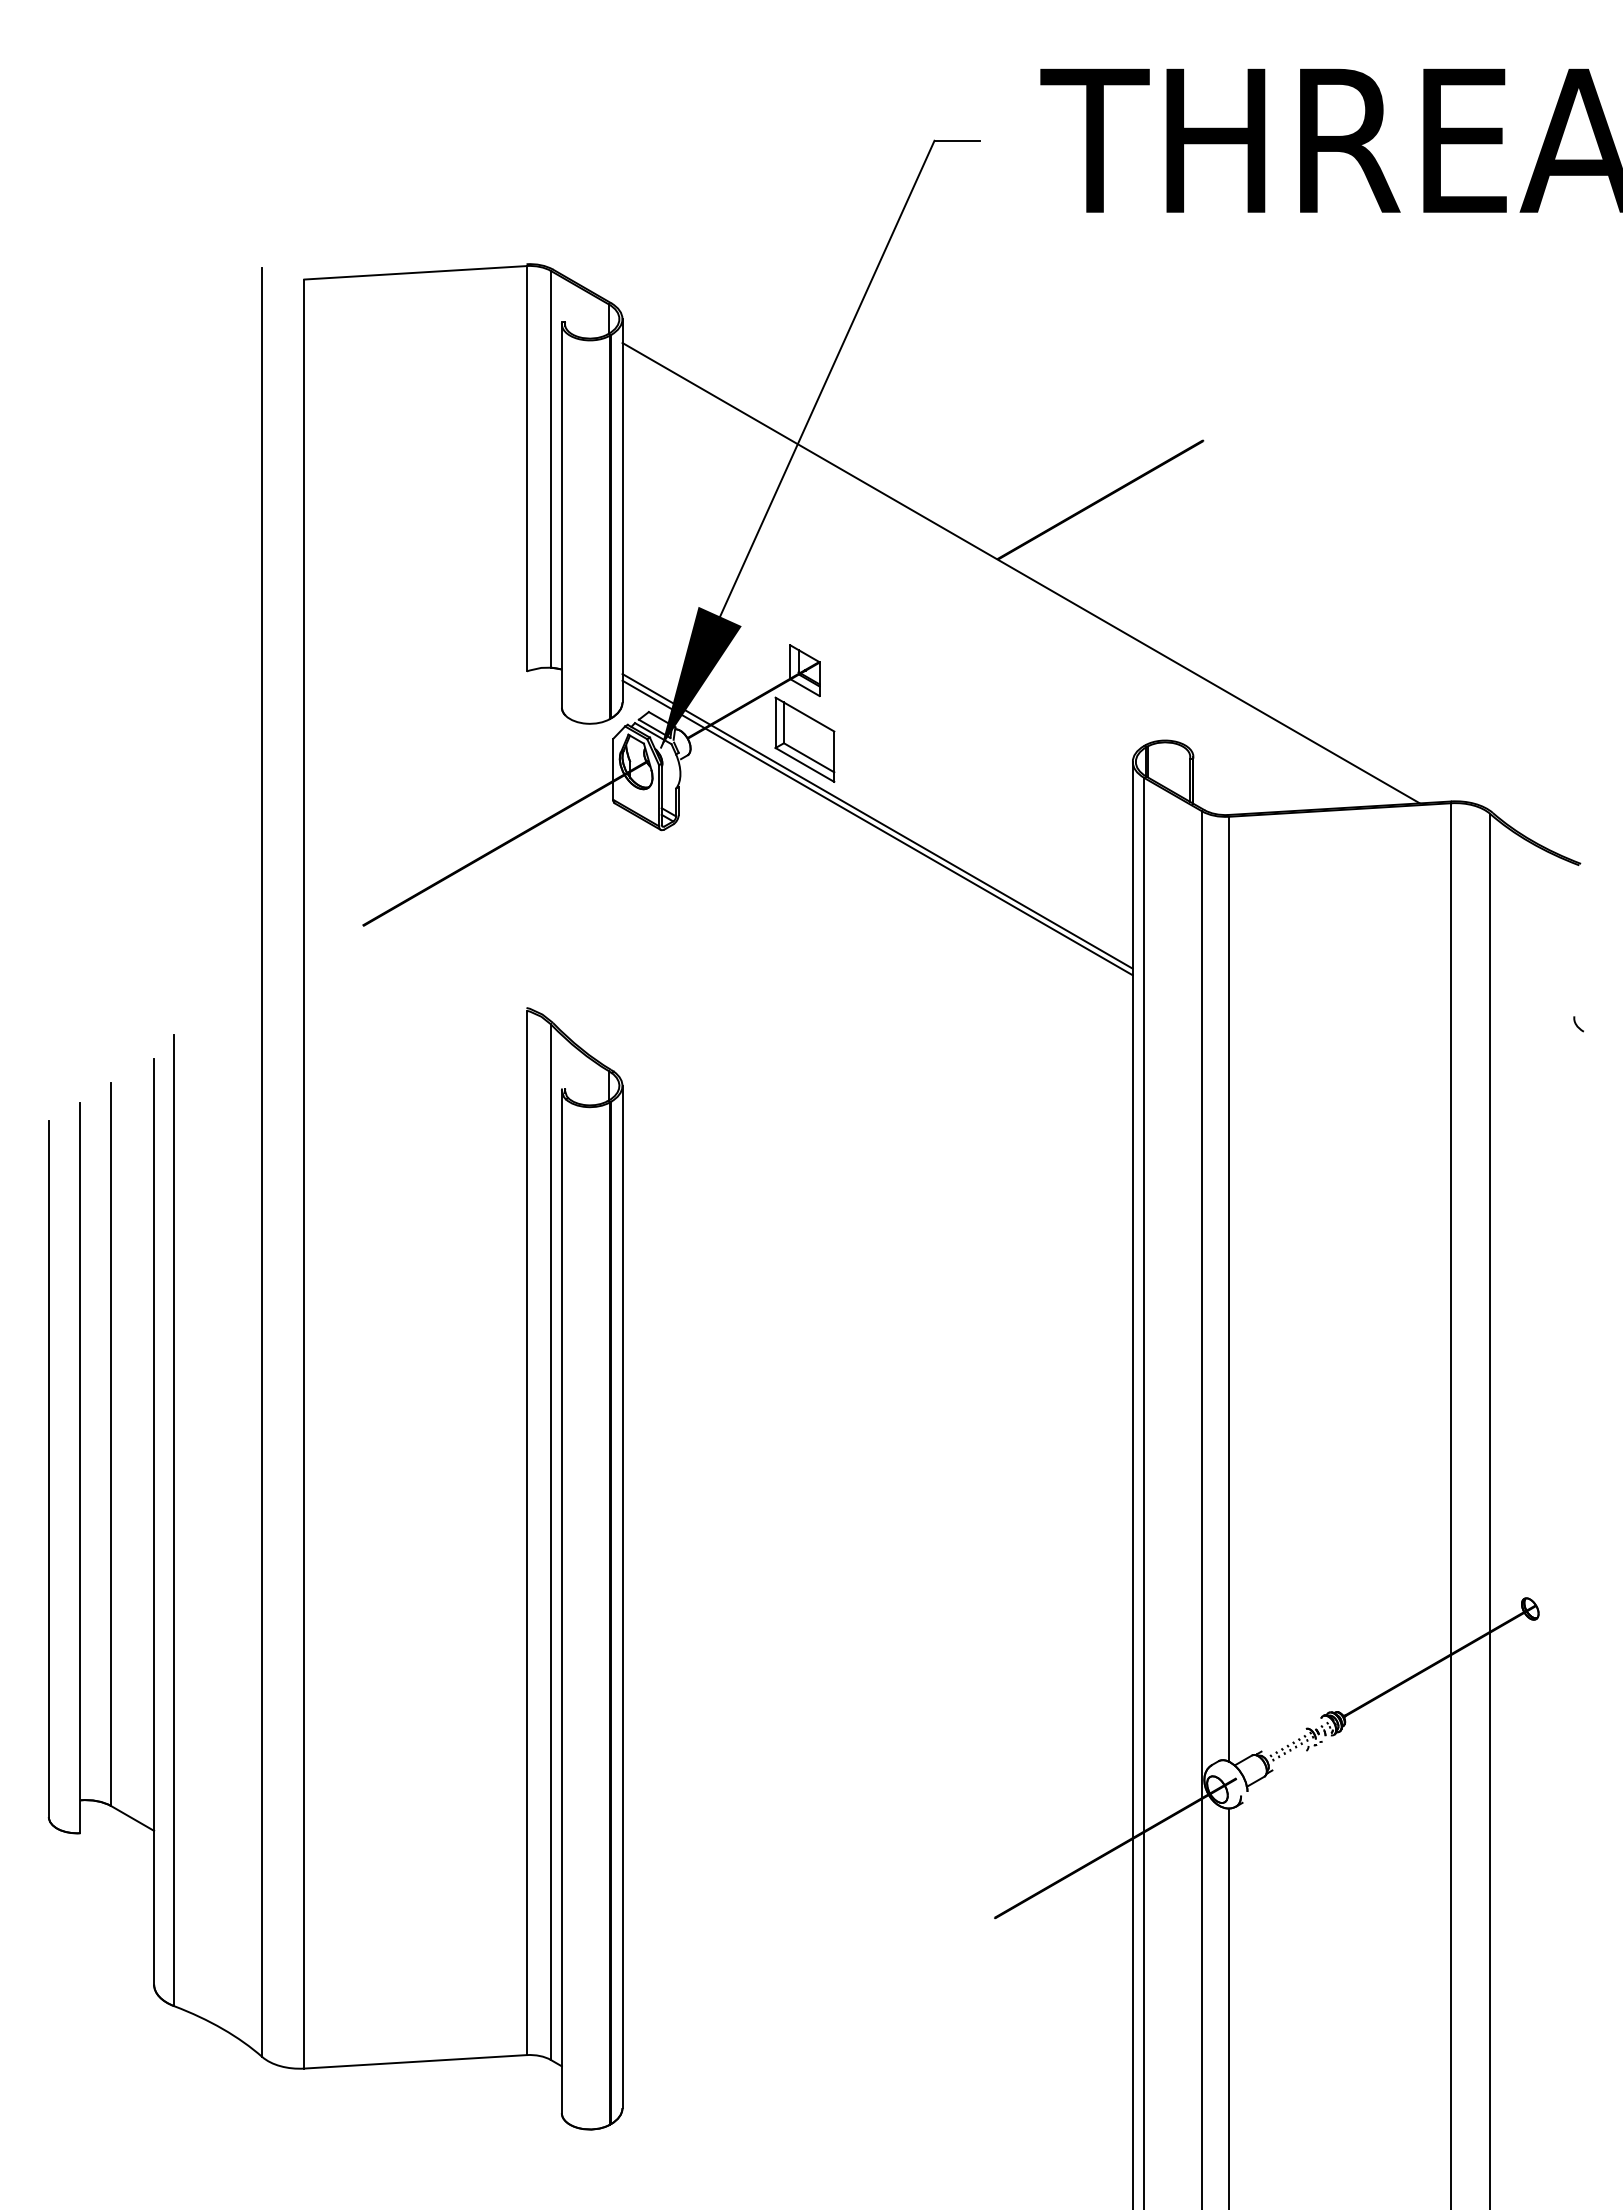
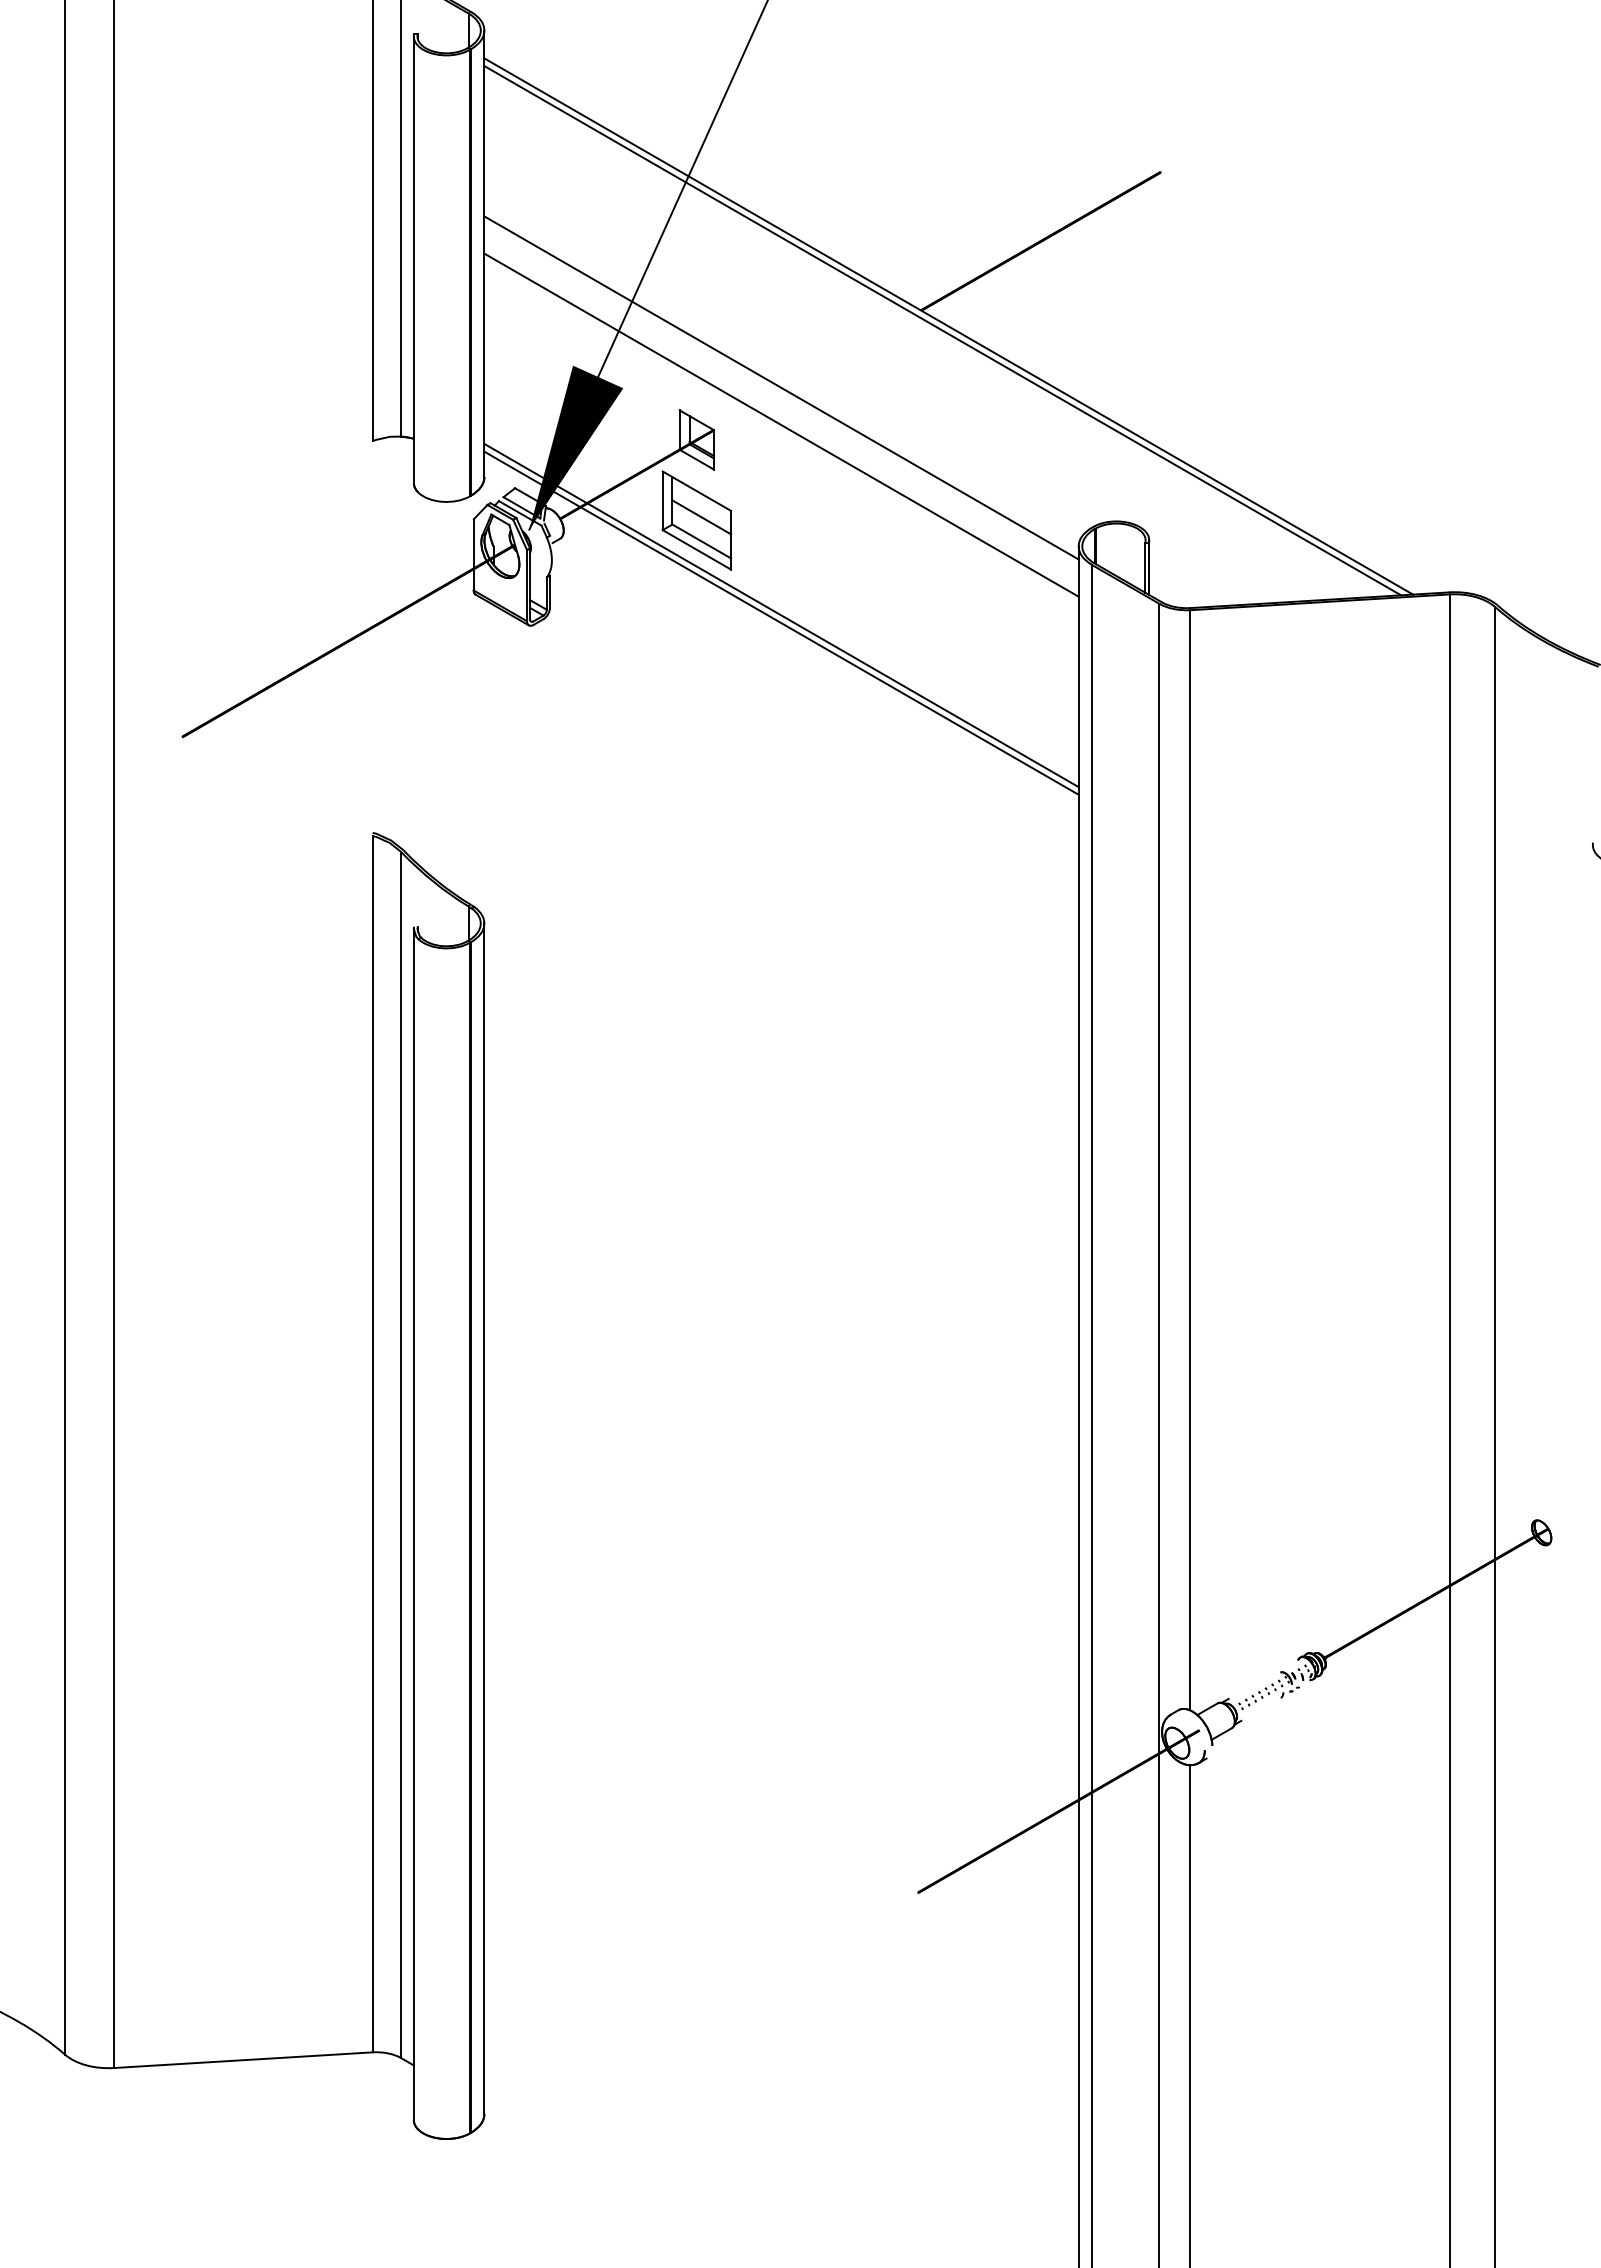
line: (1015, 576) -> (942, 330), added
line: (877, 625) -> (781, 387), added
line: (877, 657) -> (781, 424), added
line: (808, 736) -> (701, 516), added

